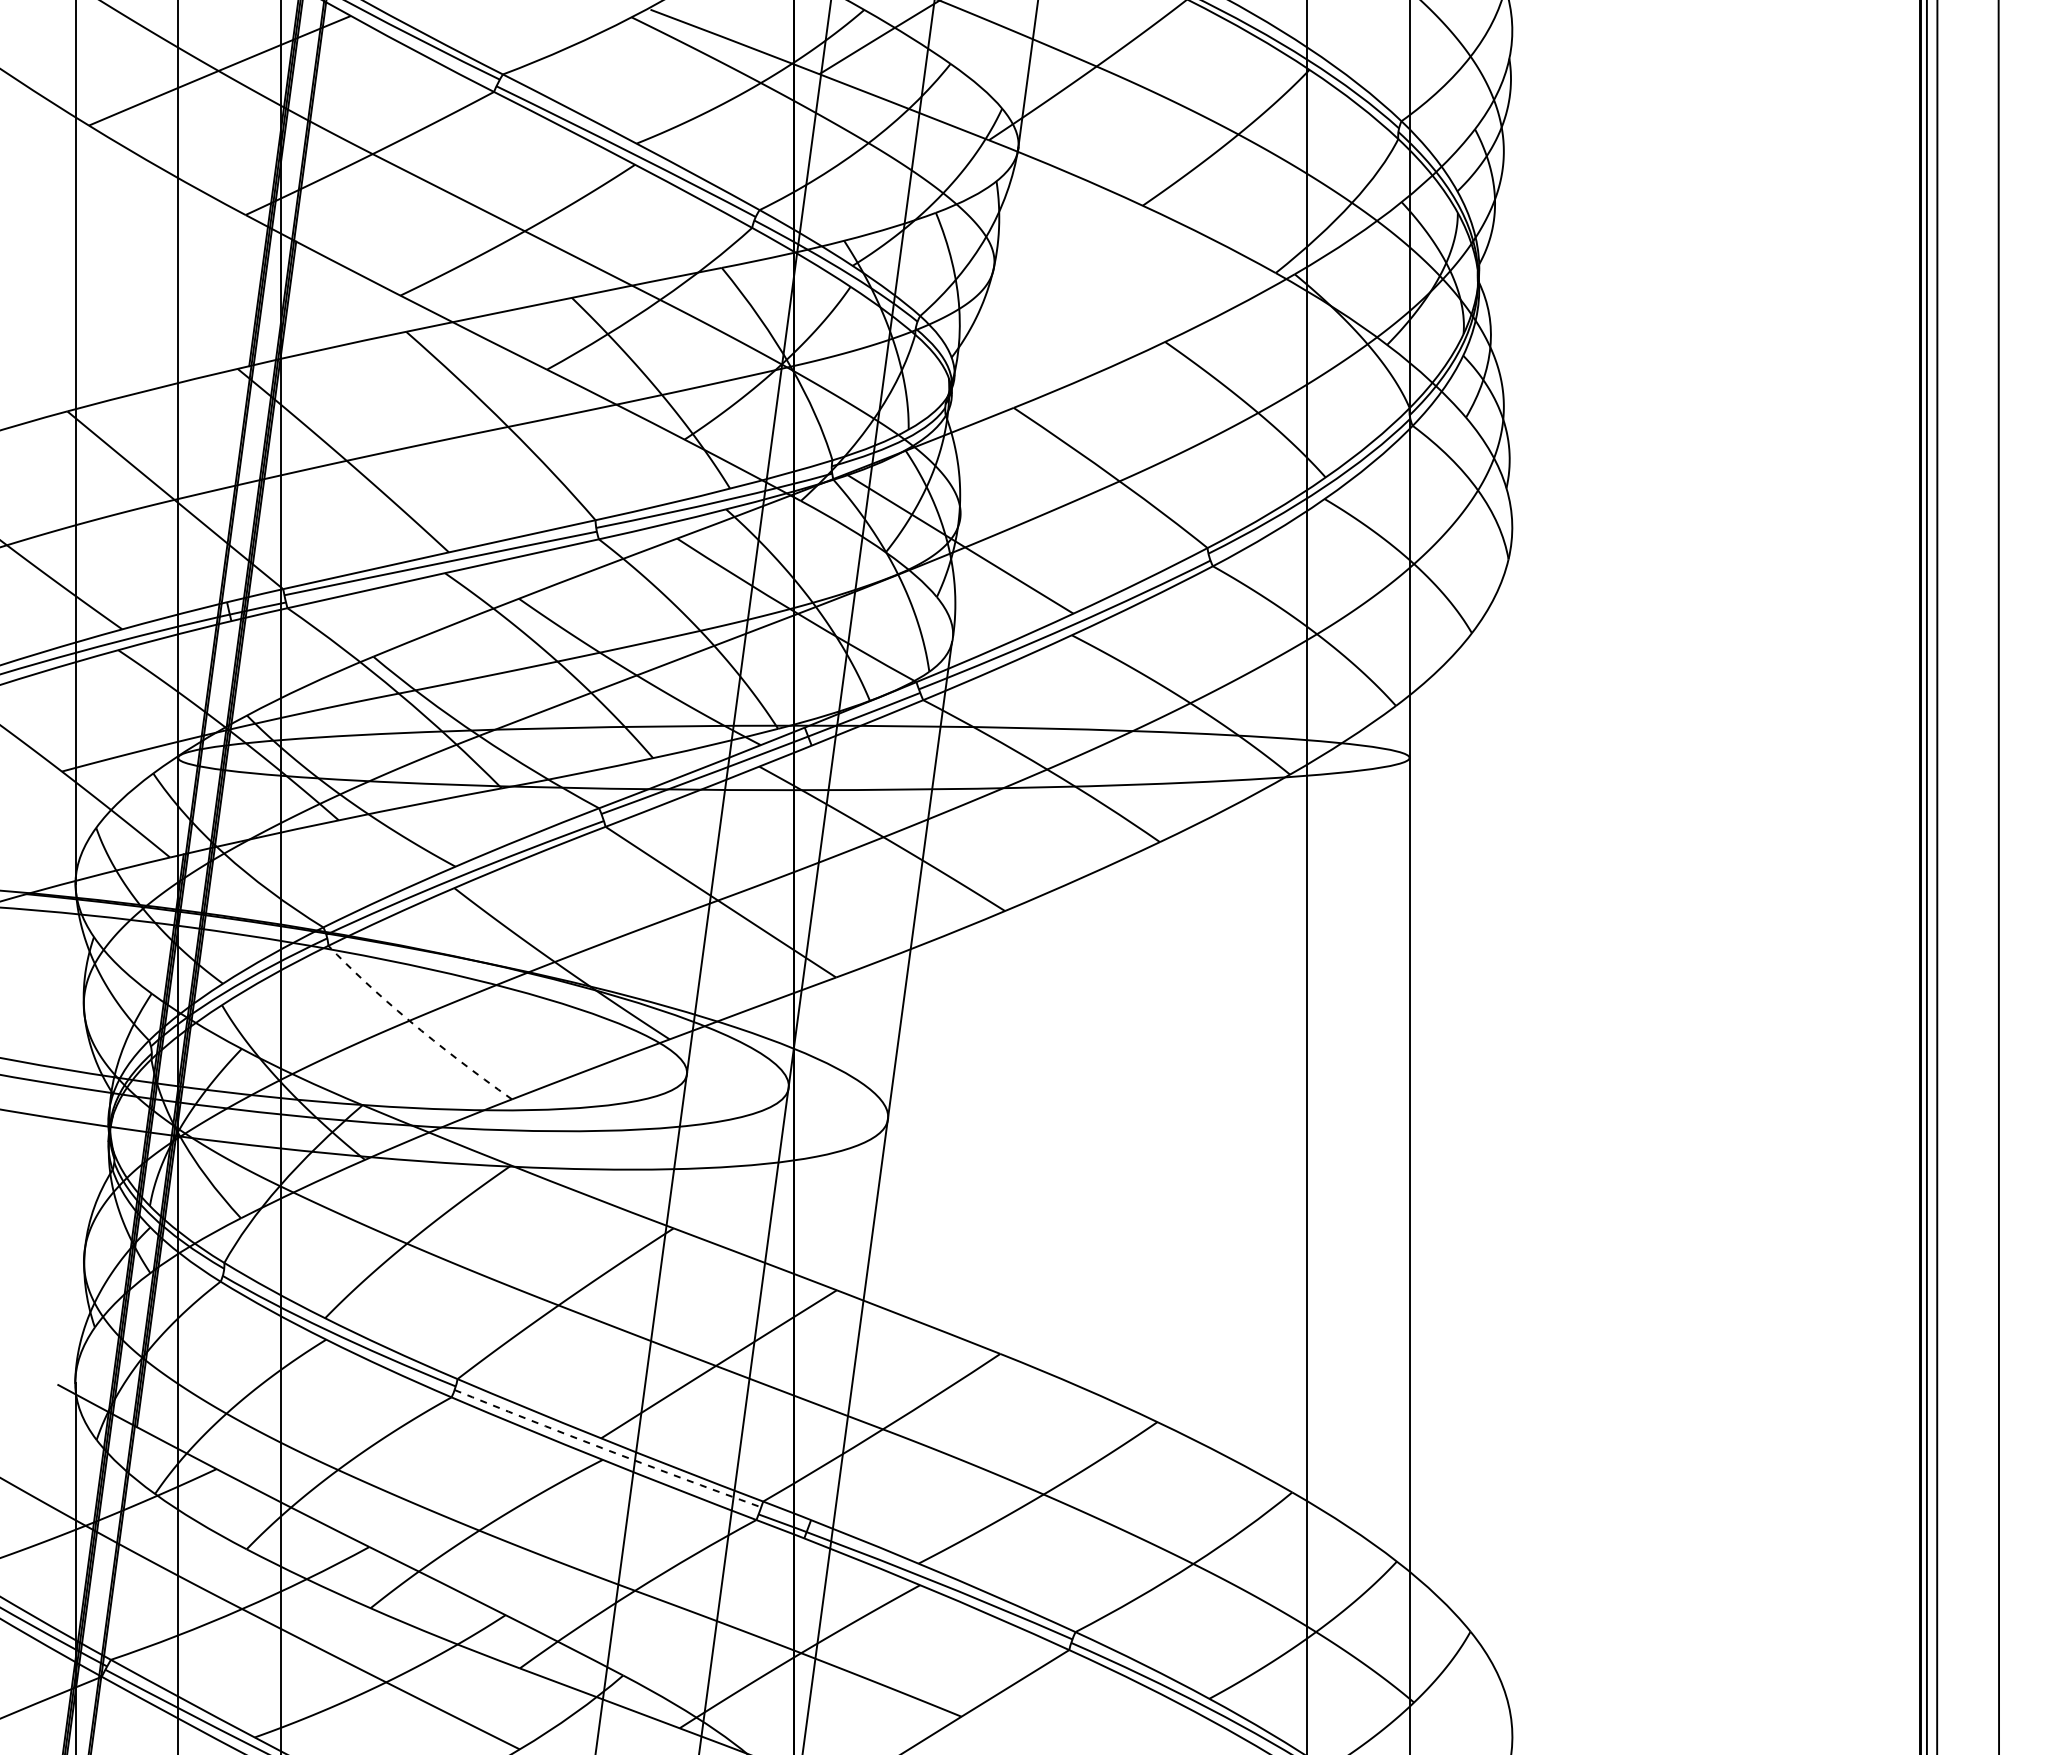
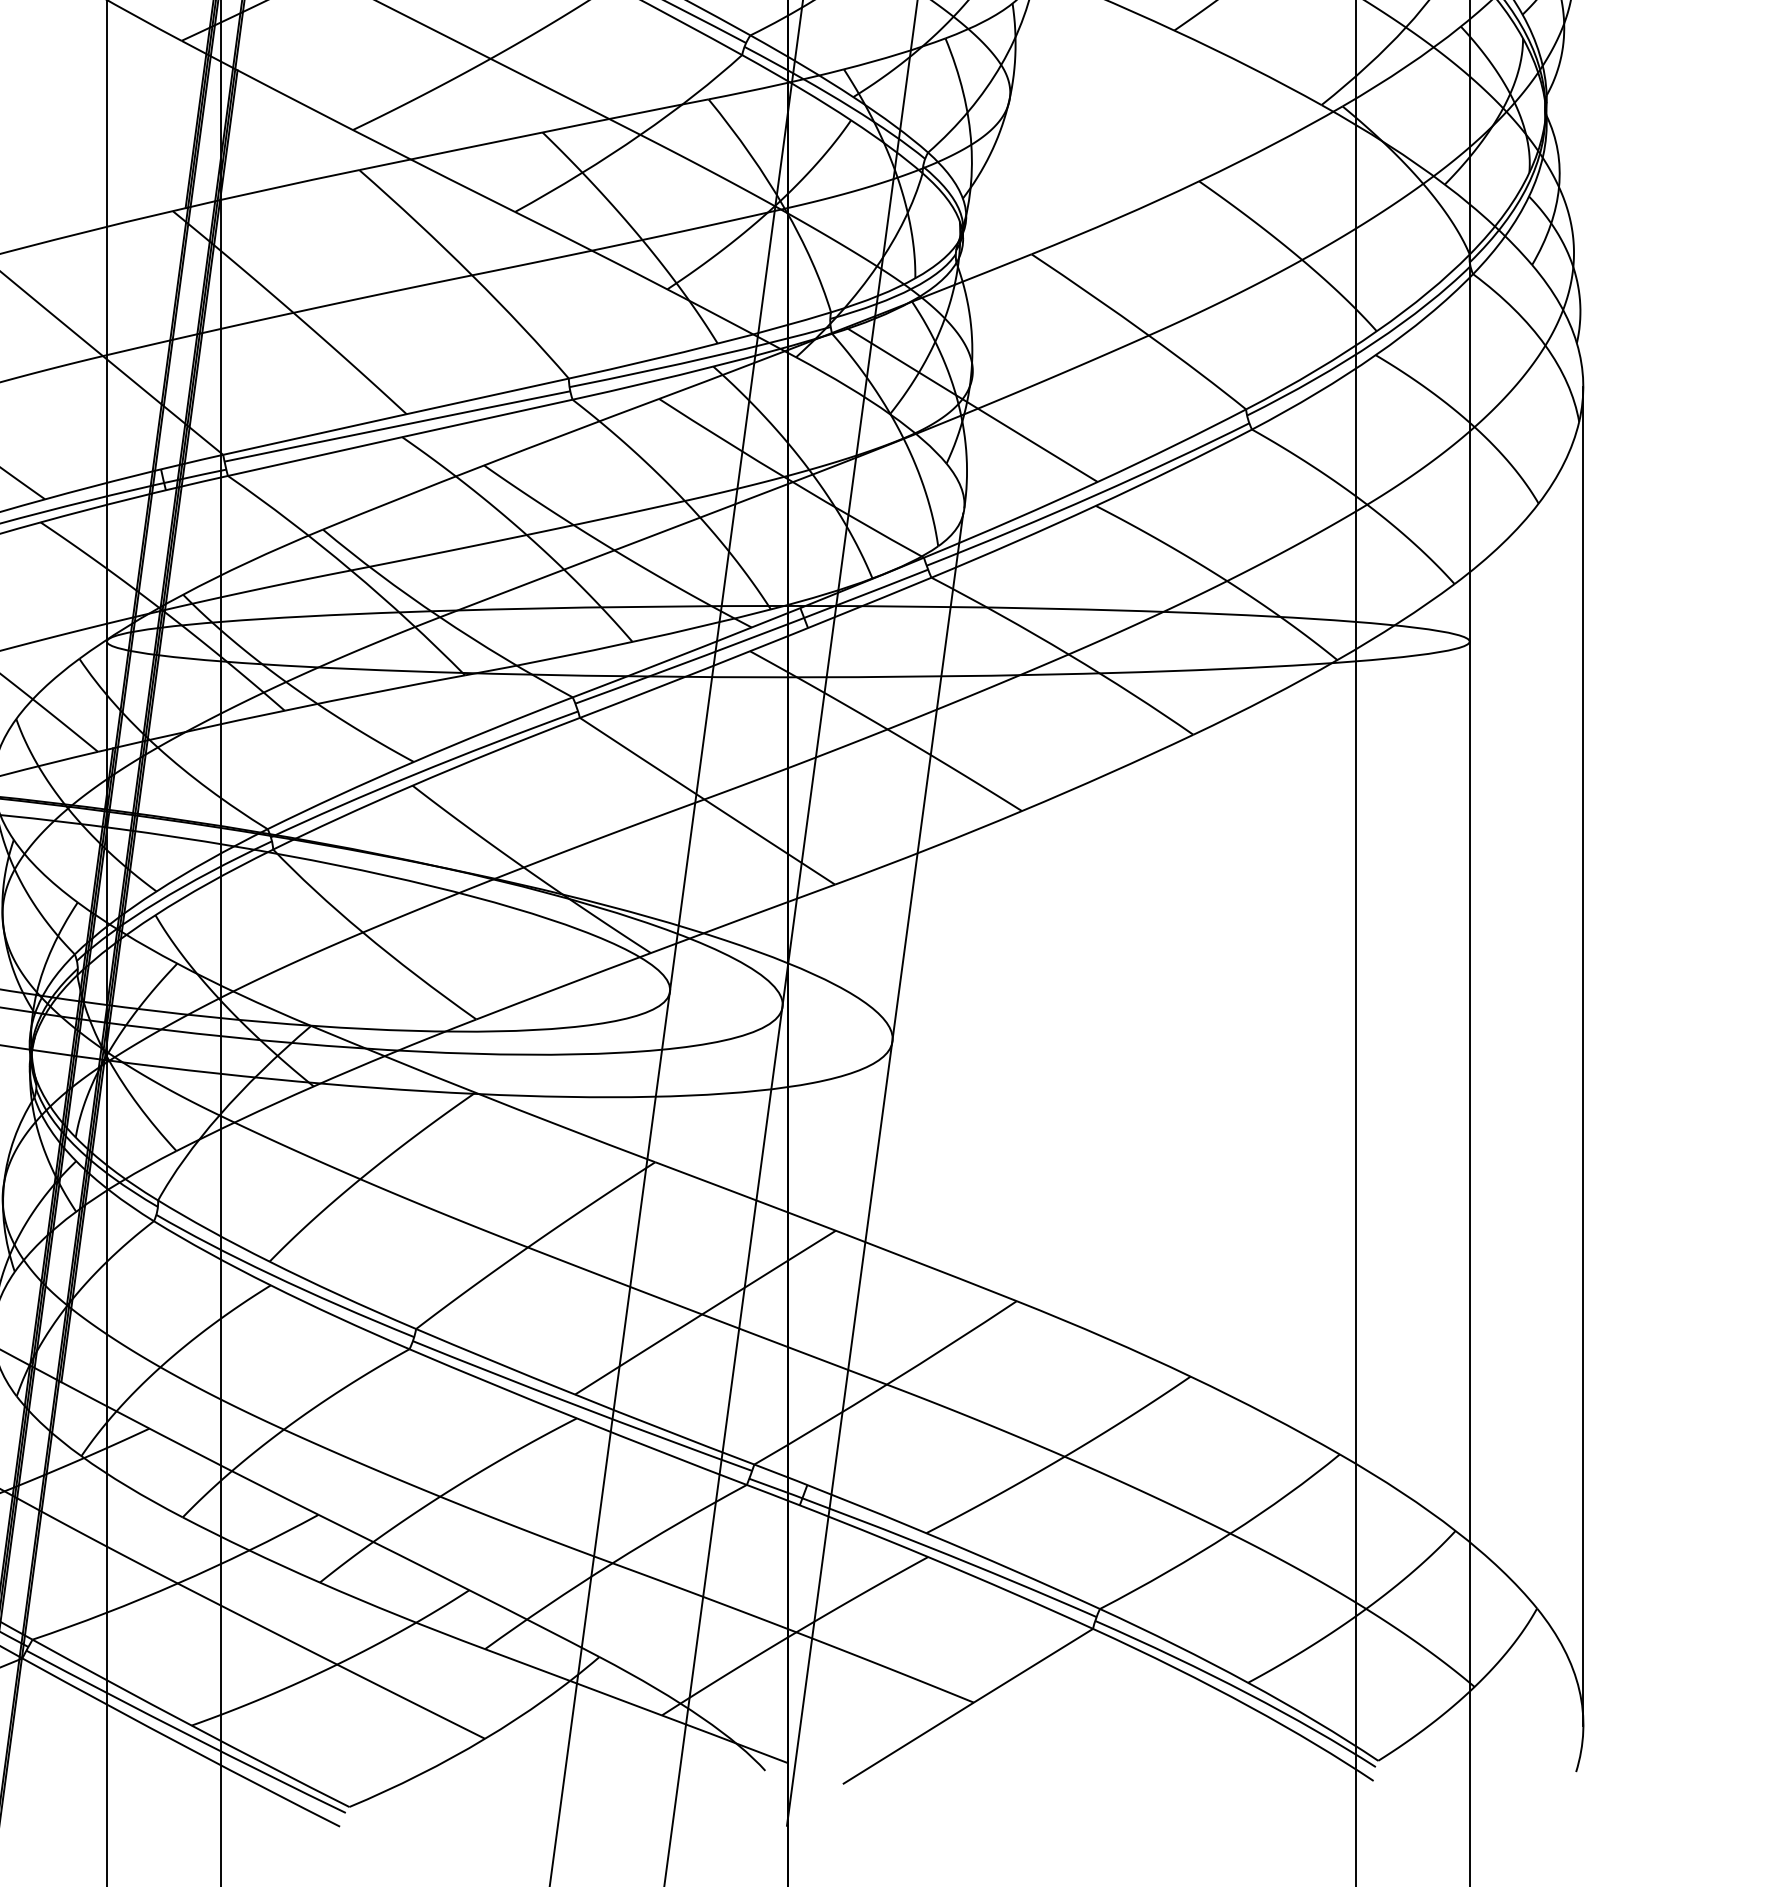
arc: (416, 1026) -> (370, 938), dashed -> solid
line: (1512, 1132) -> (1583, 1056), added
arc: (607, 1449) -> (582, 1406), dashed -> solid

